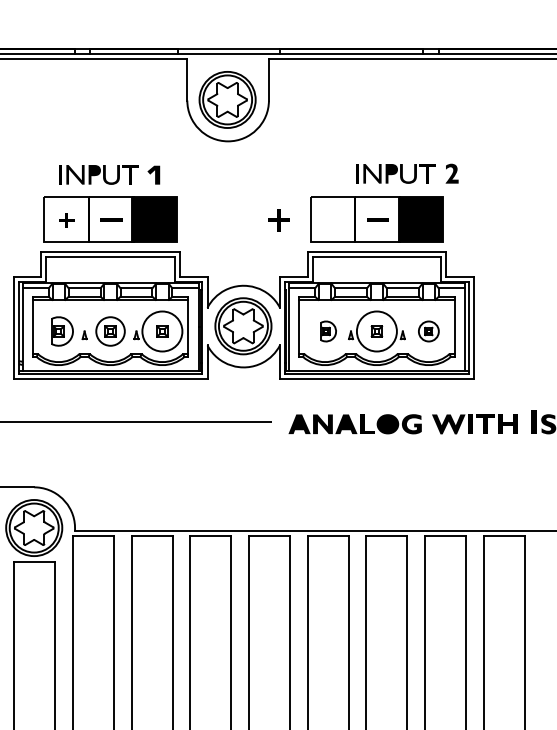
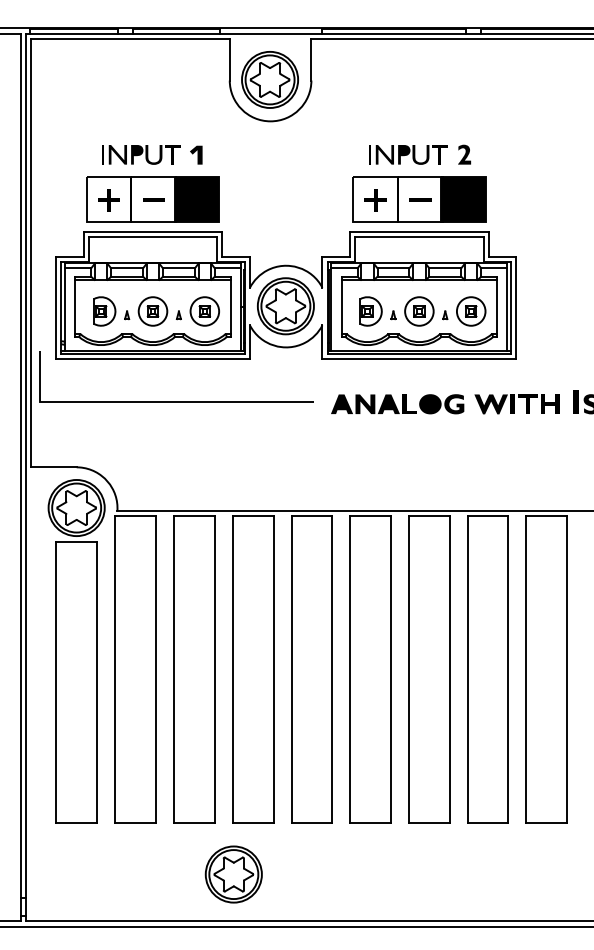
part: (408, 173) -> (420, 154), moved
part: (66, 220) -> (108, 200), size x1.43
part: (279, 220) -> (375, 200), moved
circle: (162, 331) -> (204, 311), size x0.71
part: (328, 331) -> (370, 311), size x1.43
circle: (377, 331) -> (419, 311), size x0.71
part: (429, 331) -> (471, 311), size x1.43

